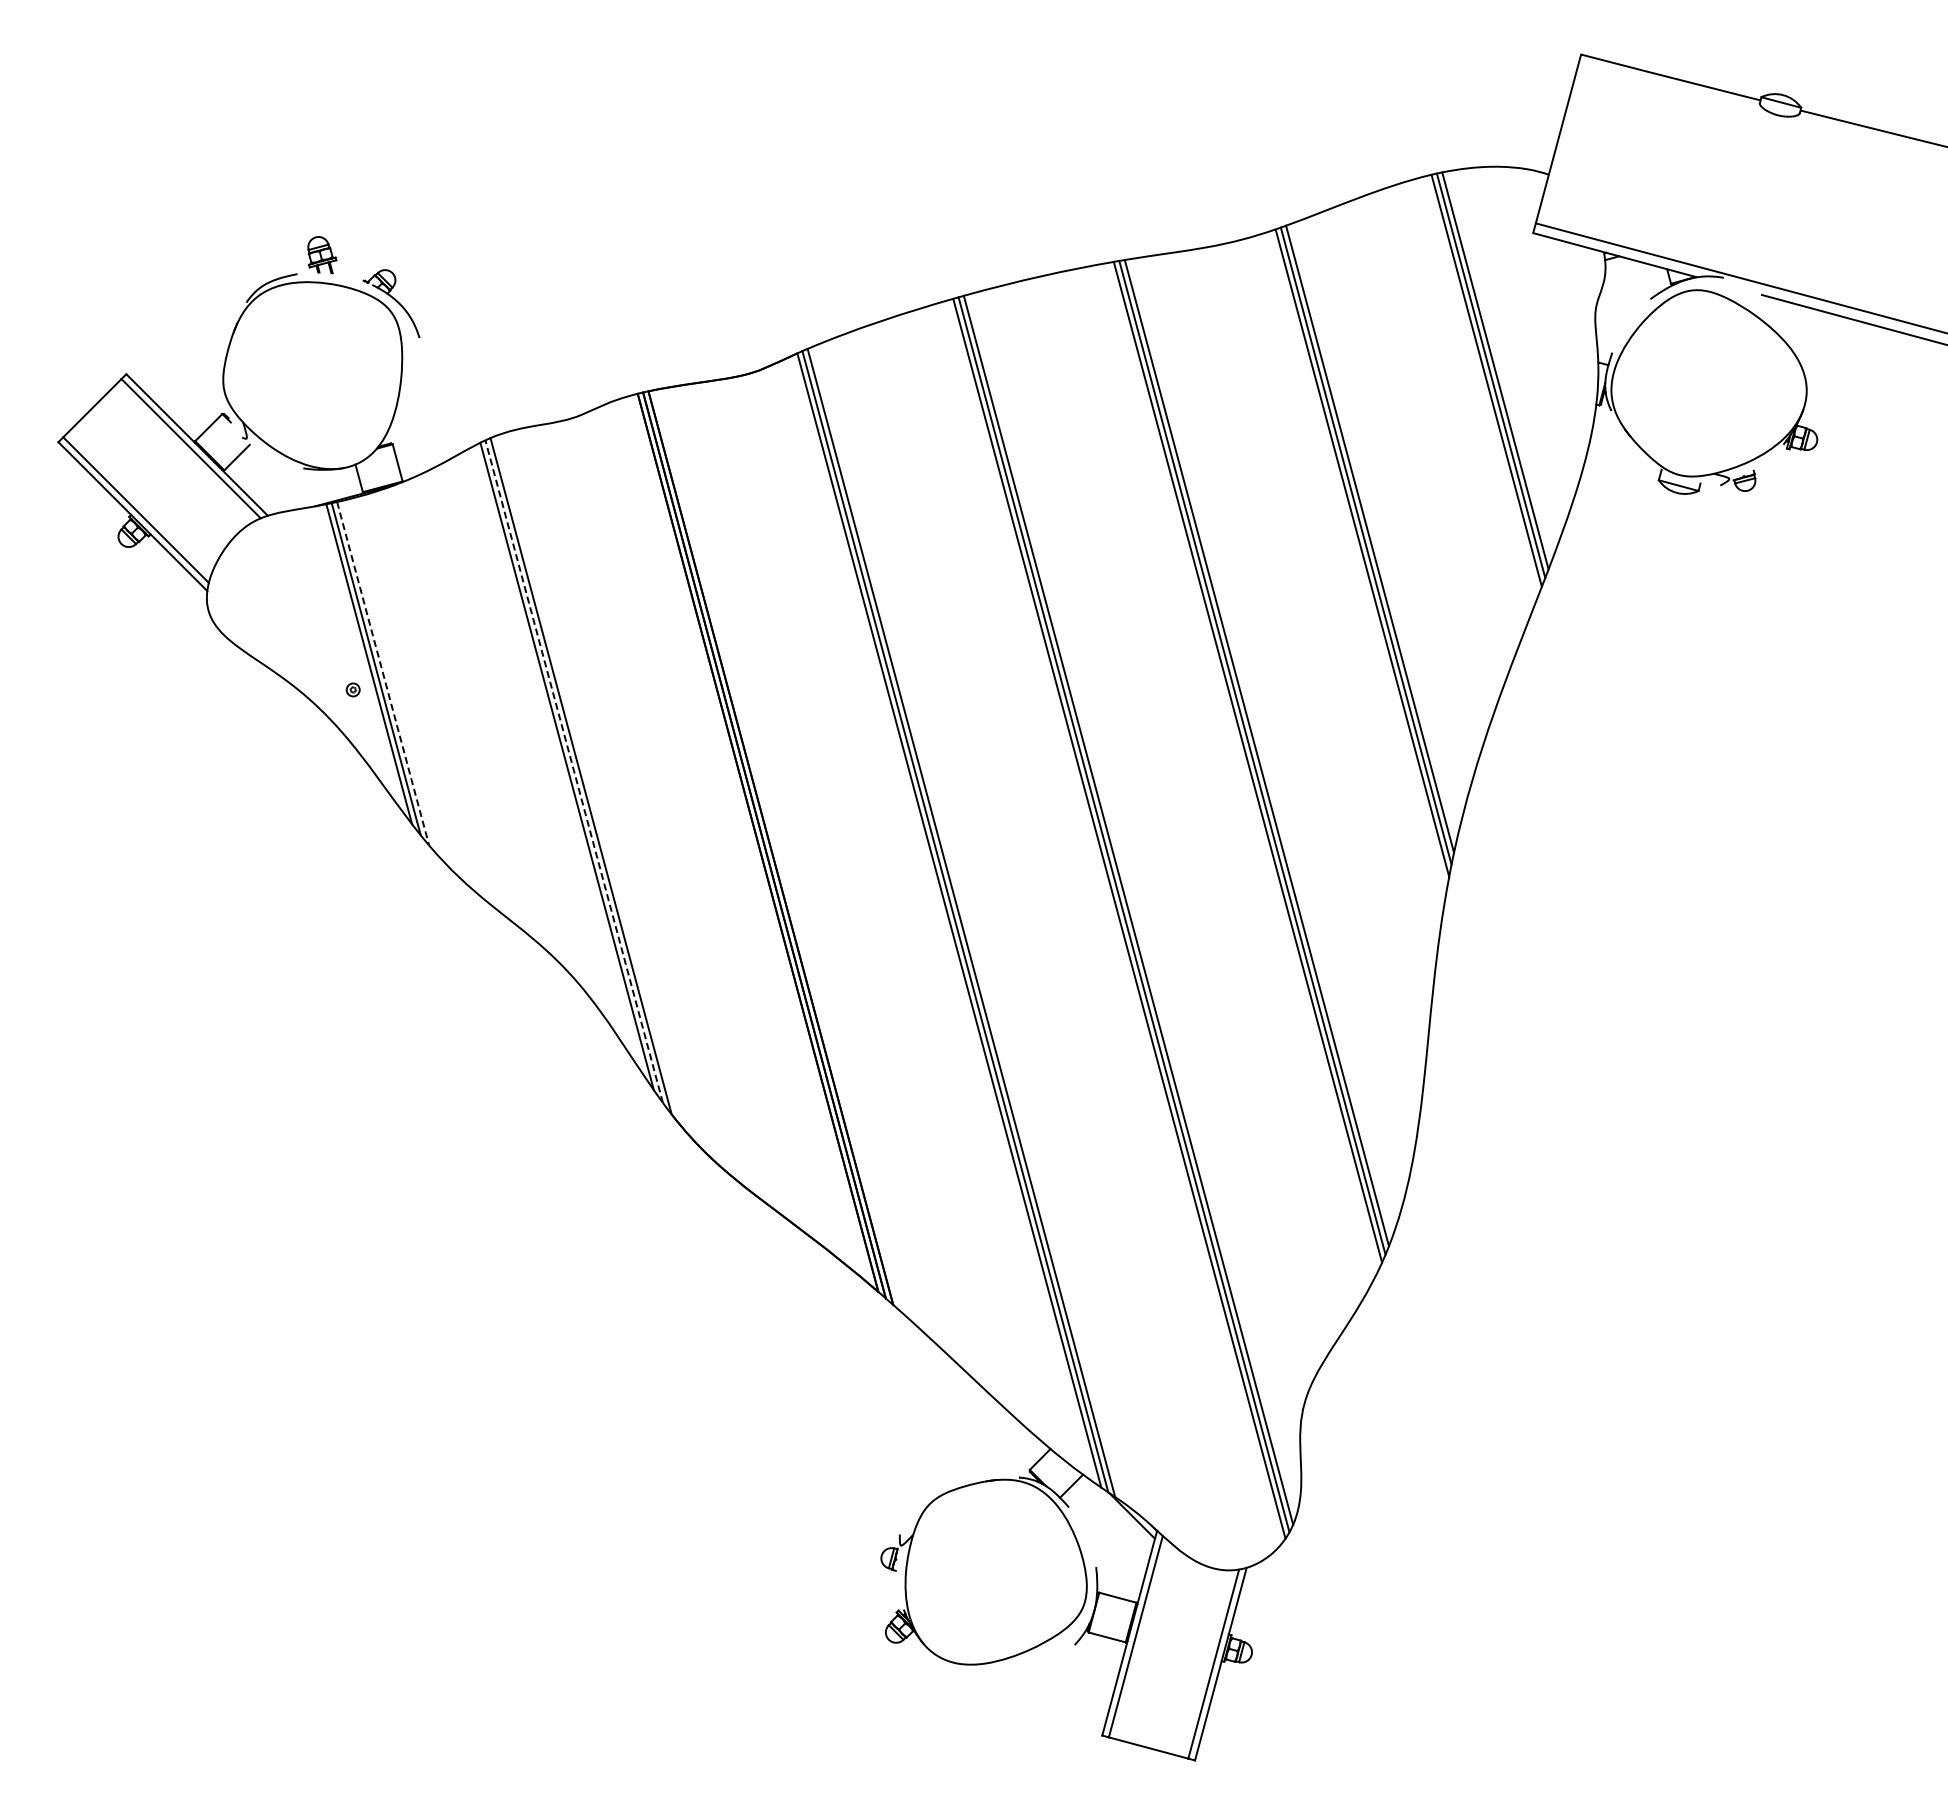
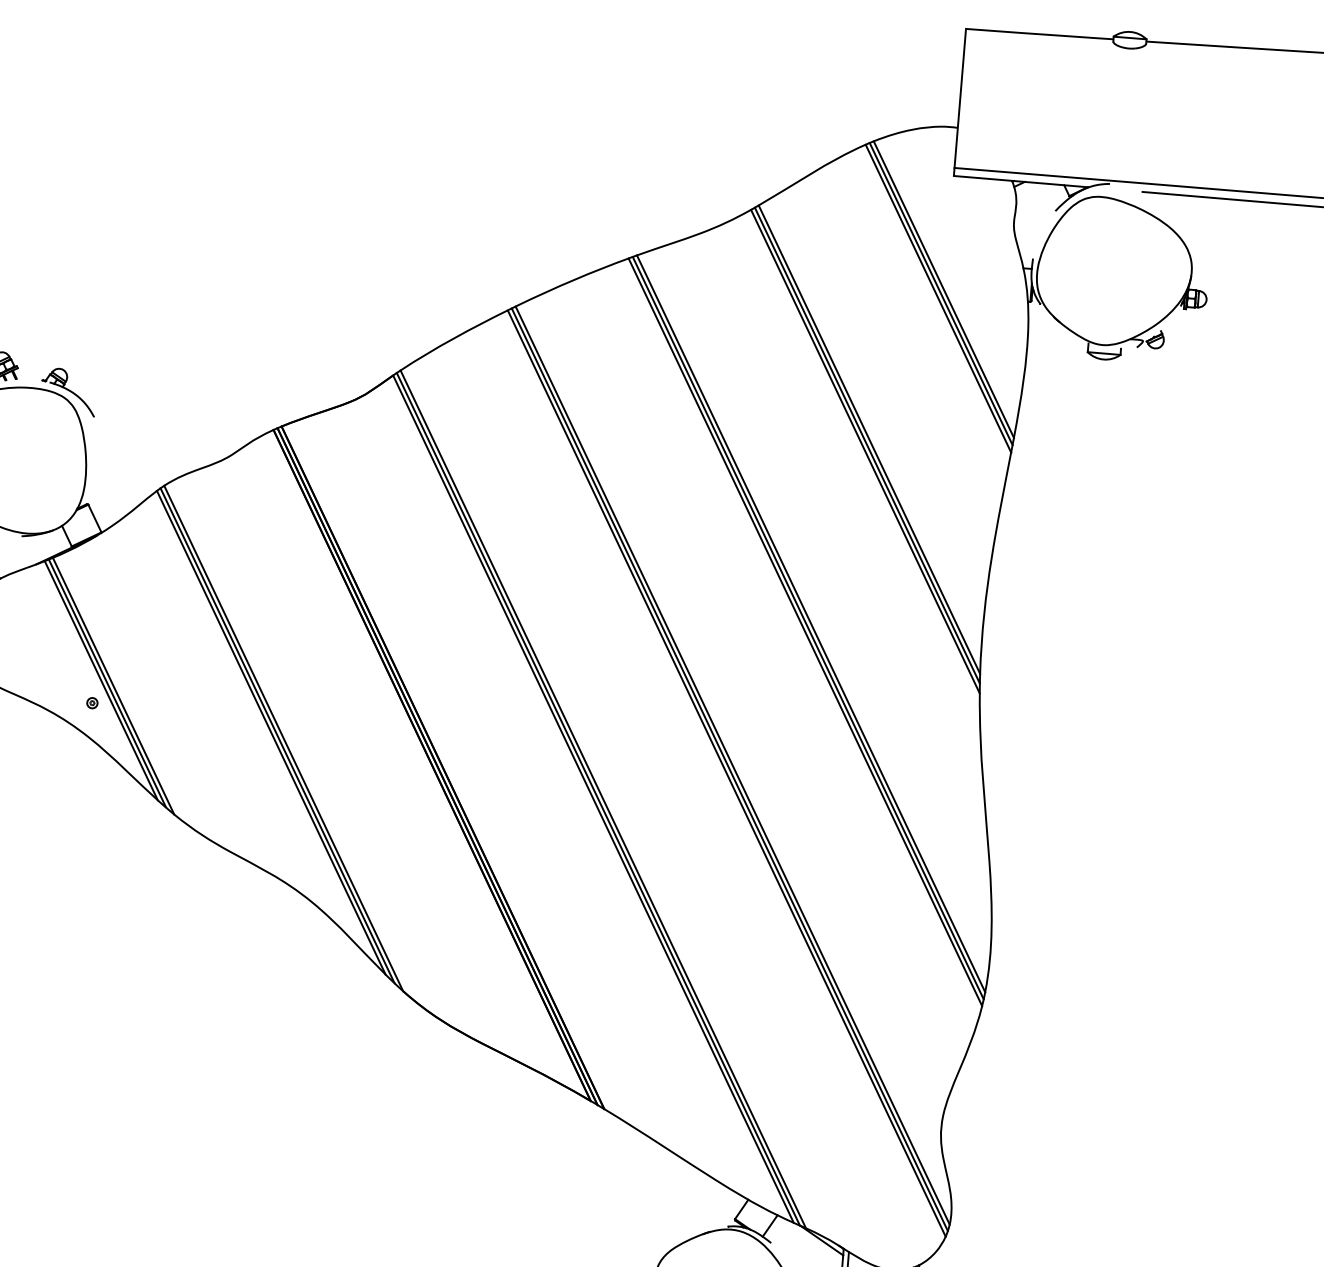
line: (383, 673) -> (113, 685), dashed -> solid
line: (574, 771) -> (277, 735), dashed -> solid

